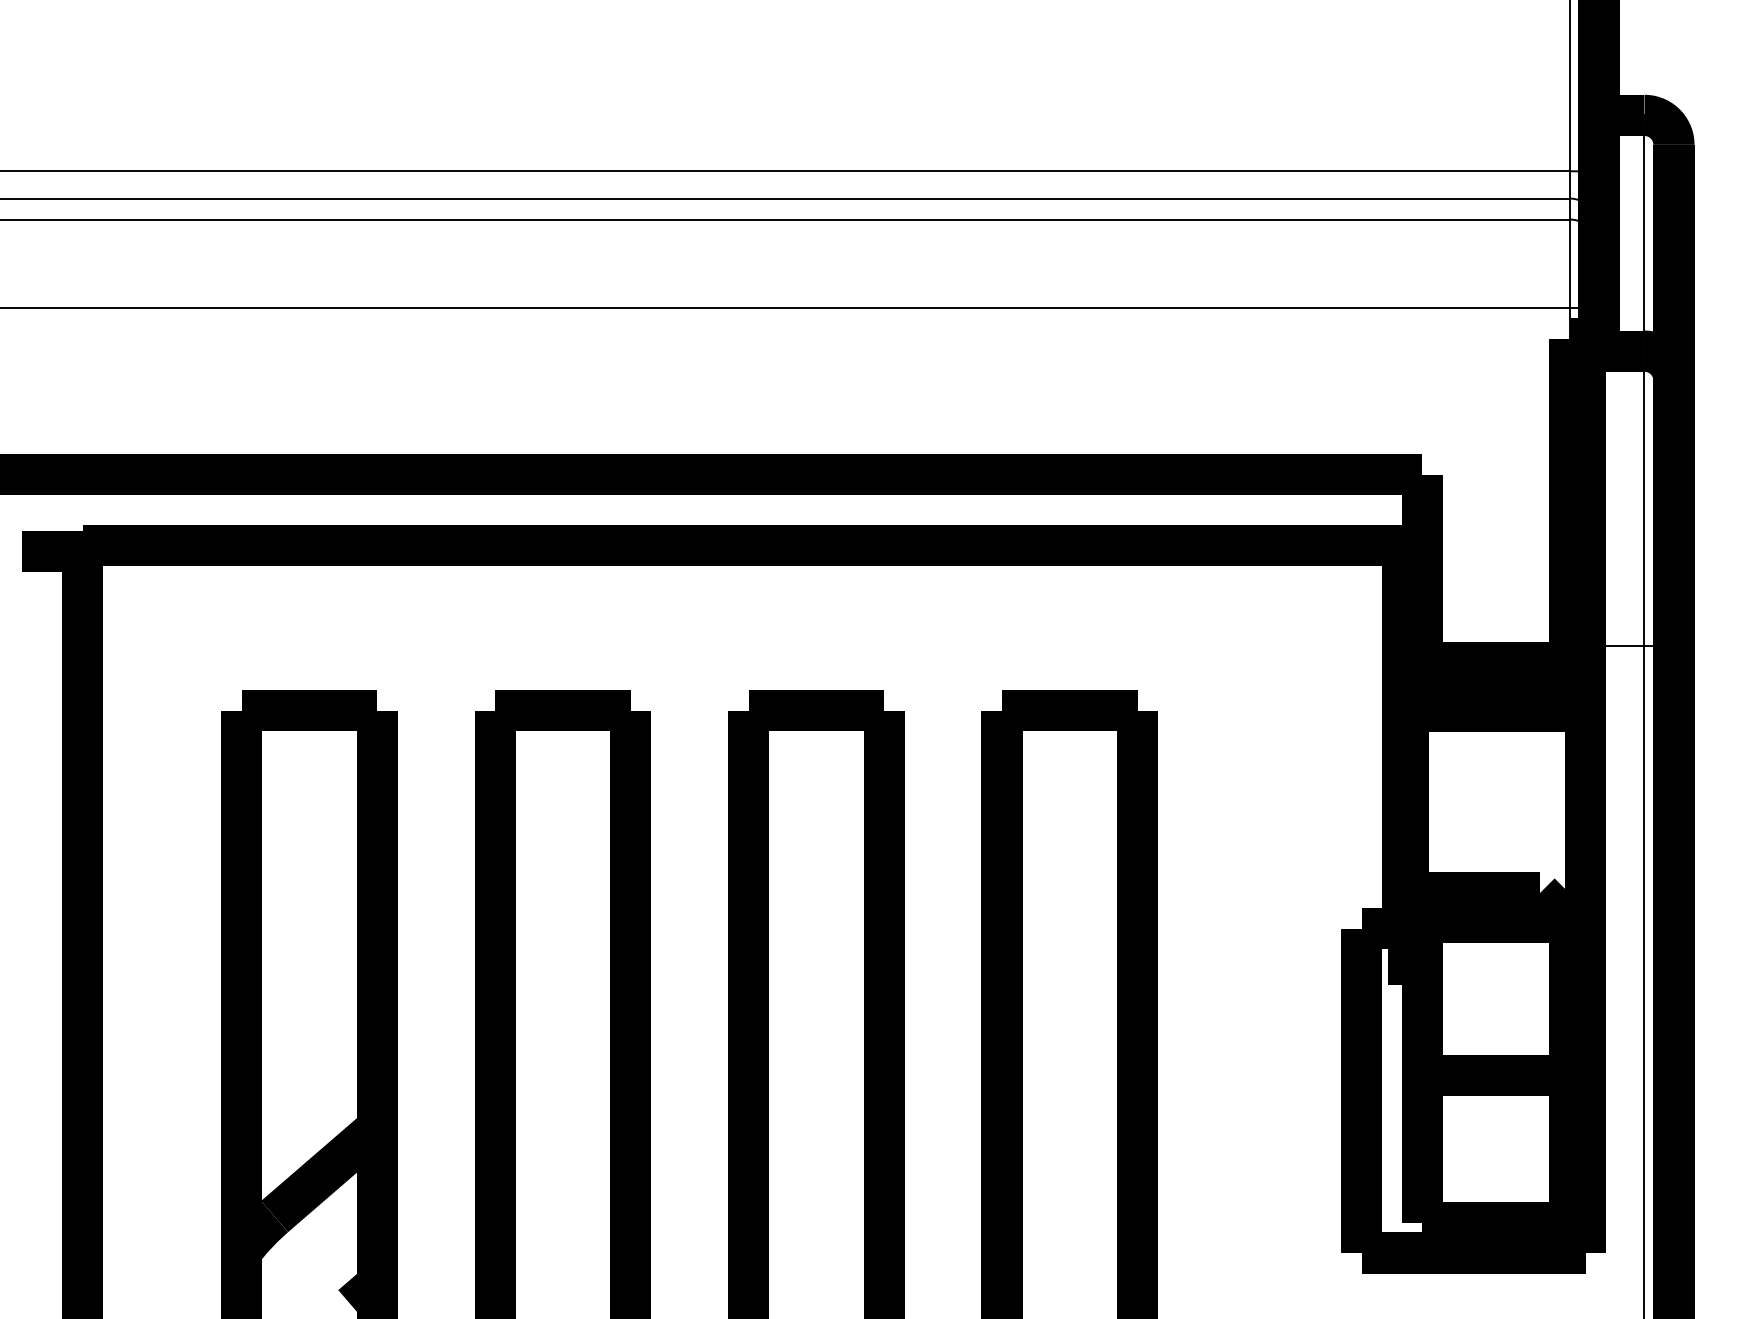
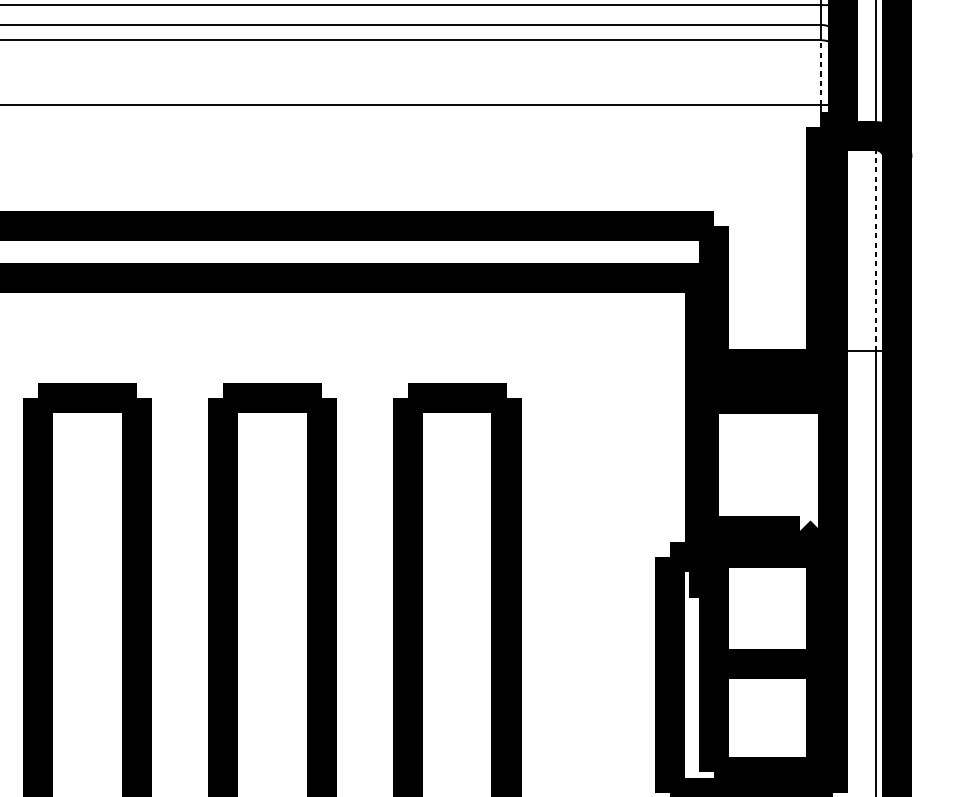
line: (1569, 263) -> (821, 72), solid -> dashed
line: (1644, 498) -> (875, 243), solid -> dashed

